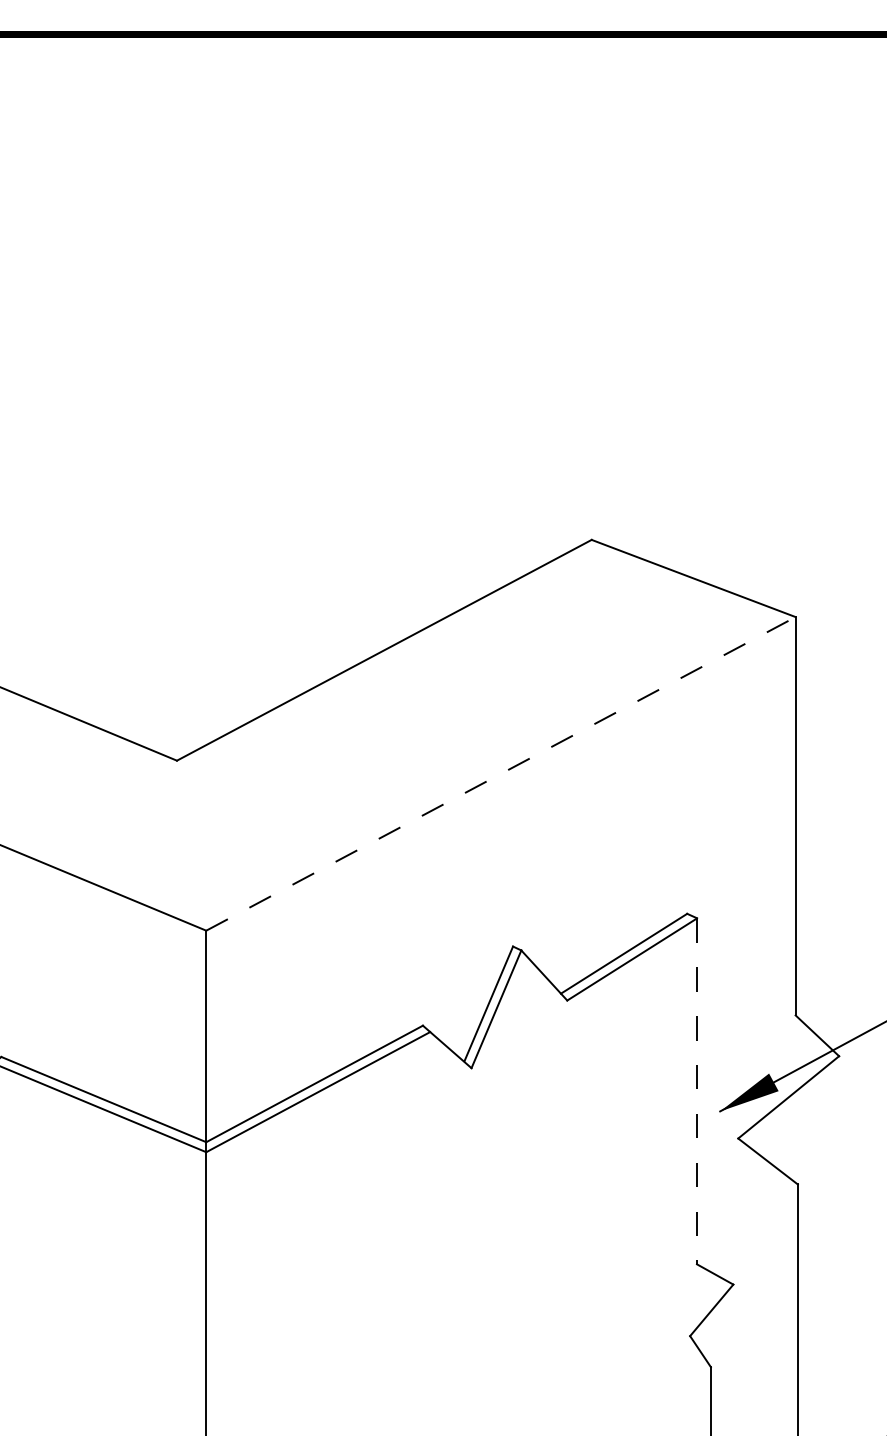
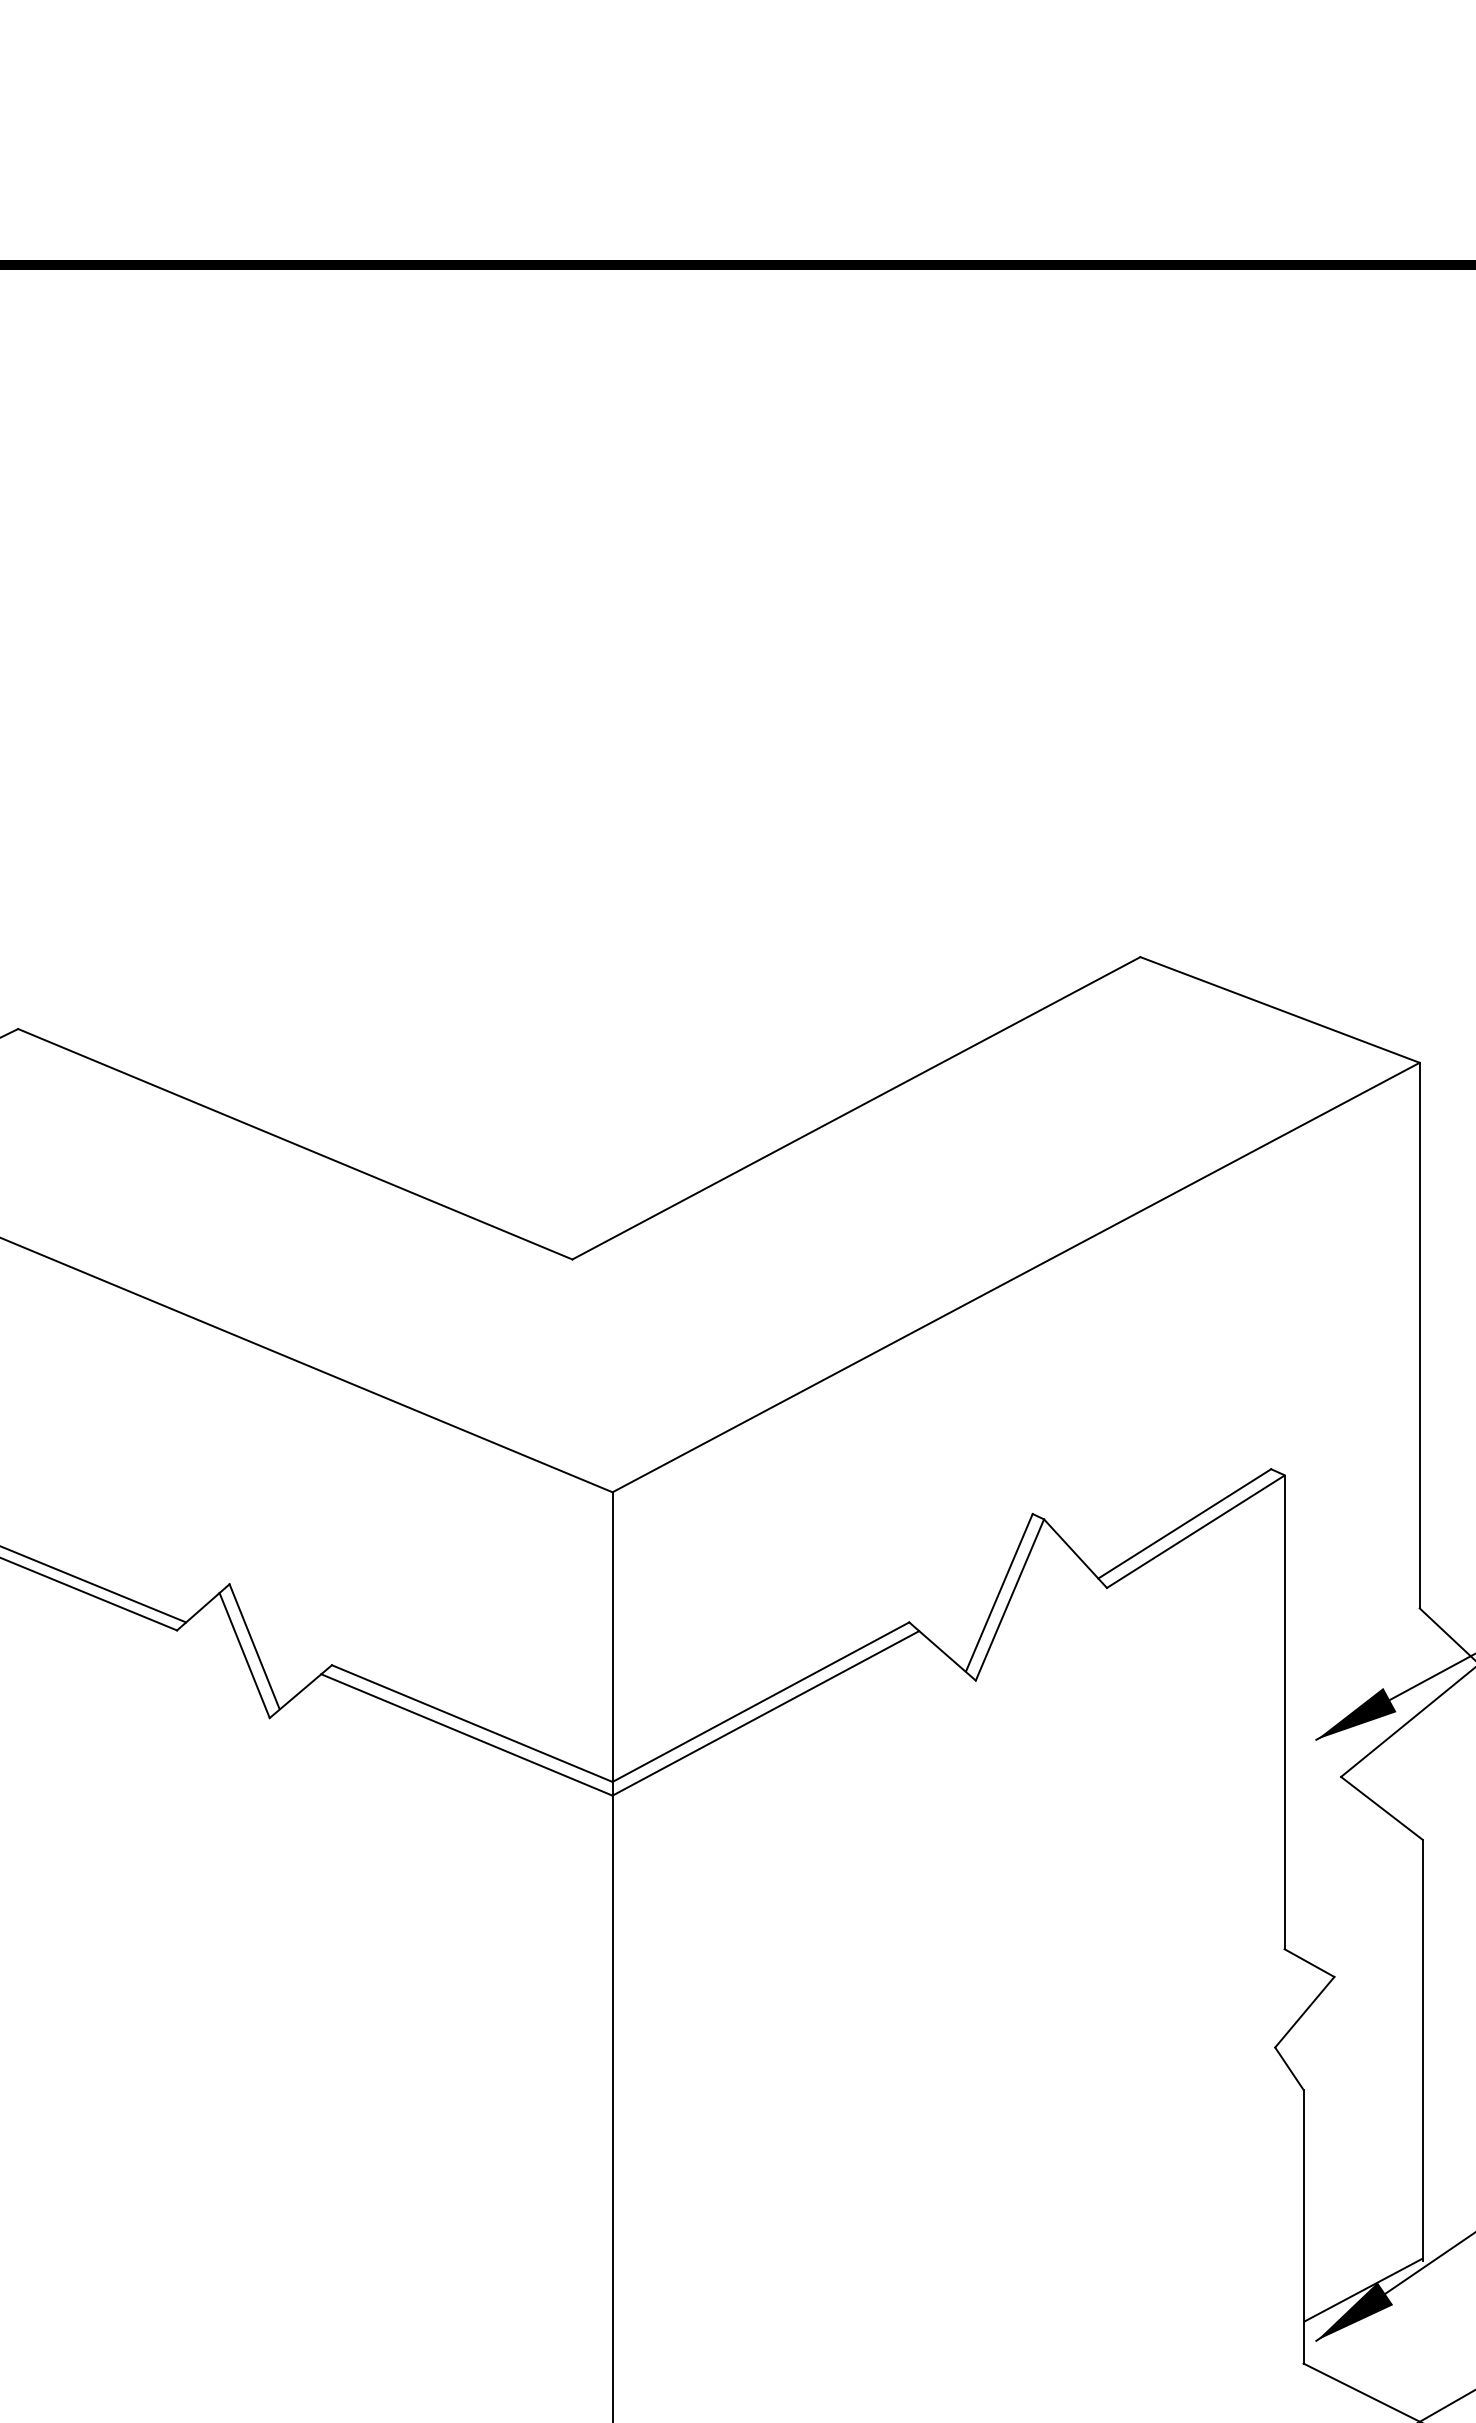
line: (501, 773) -> (1016, 1277), dashed -> solid
line: (696, 1091) -> (1284, 1712), dashed -> solid

